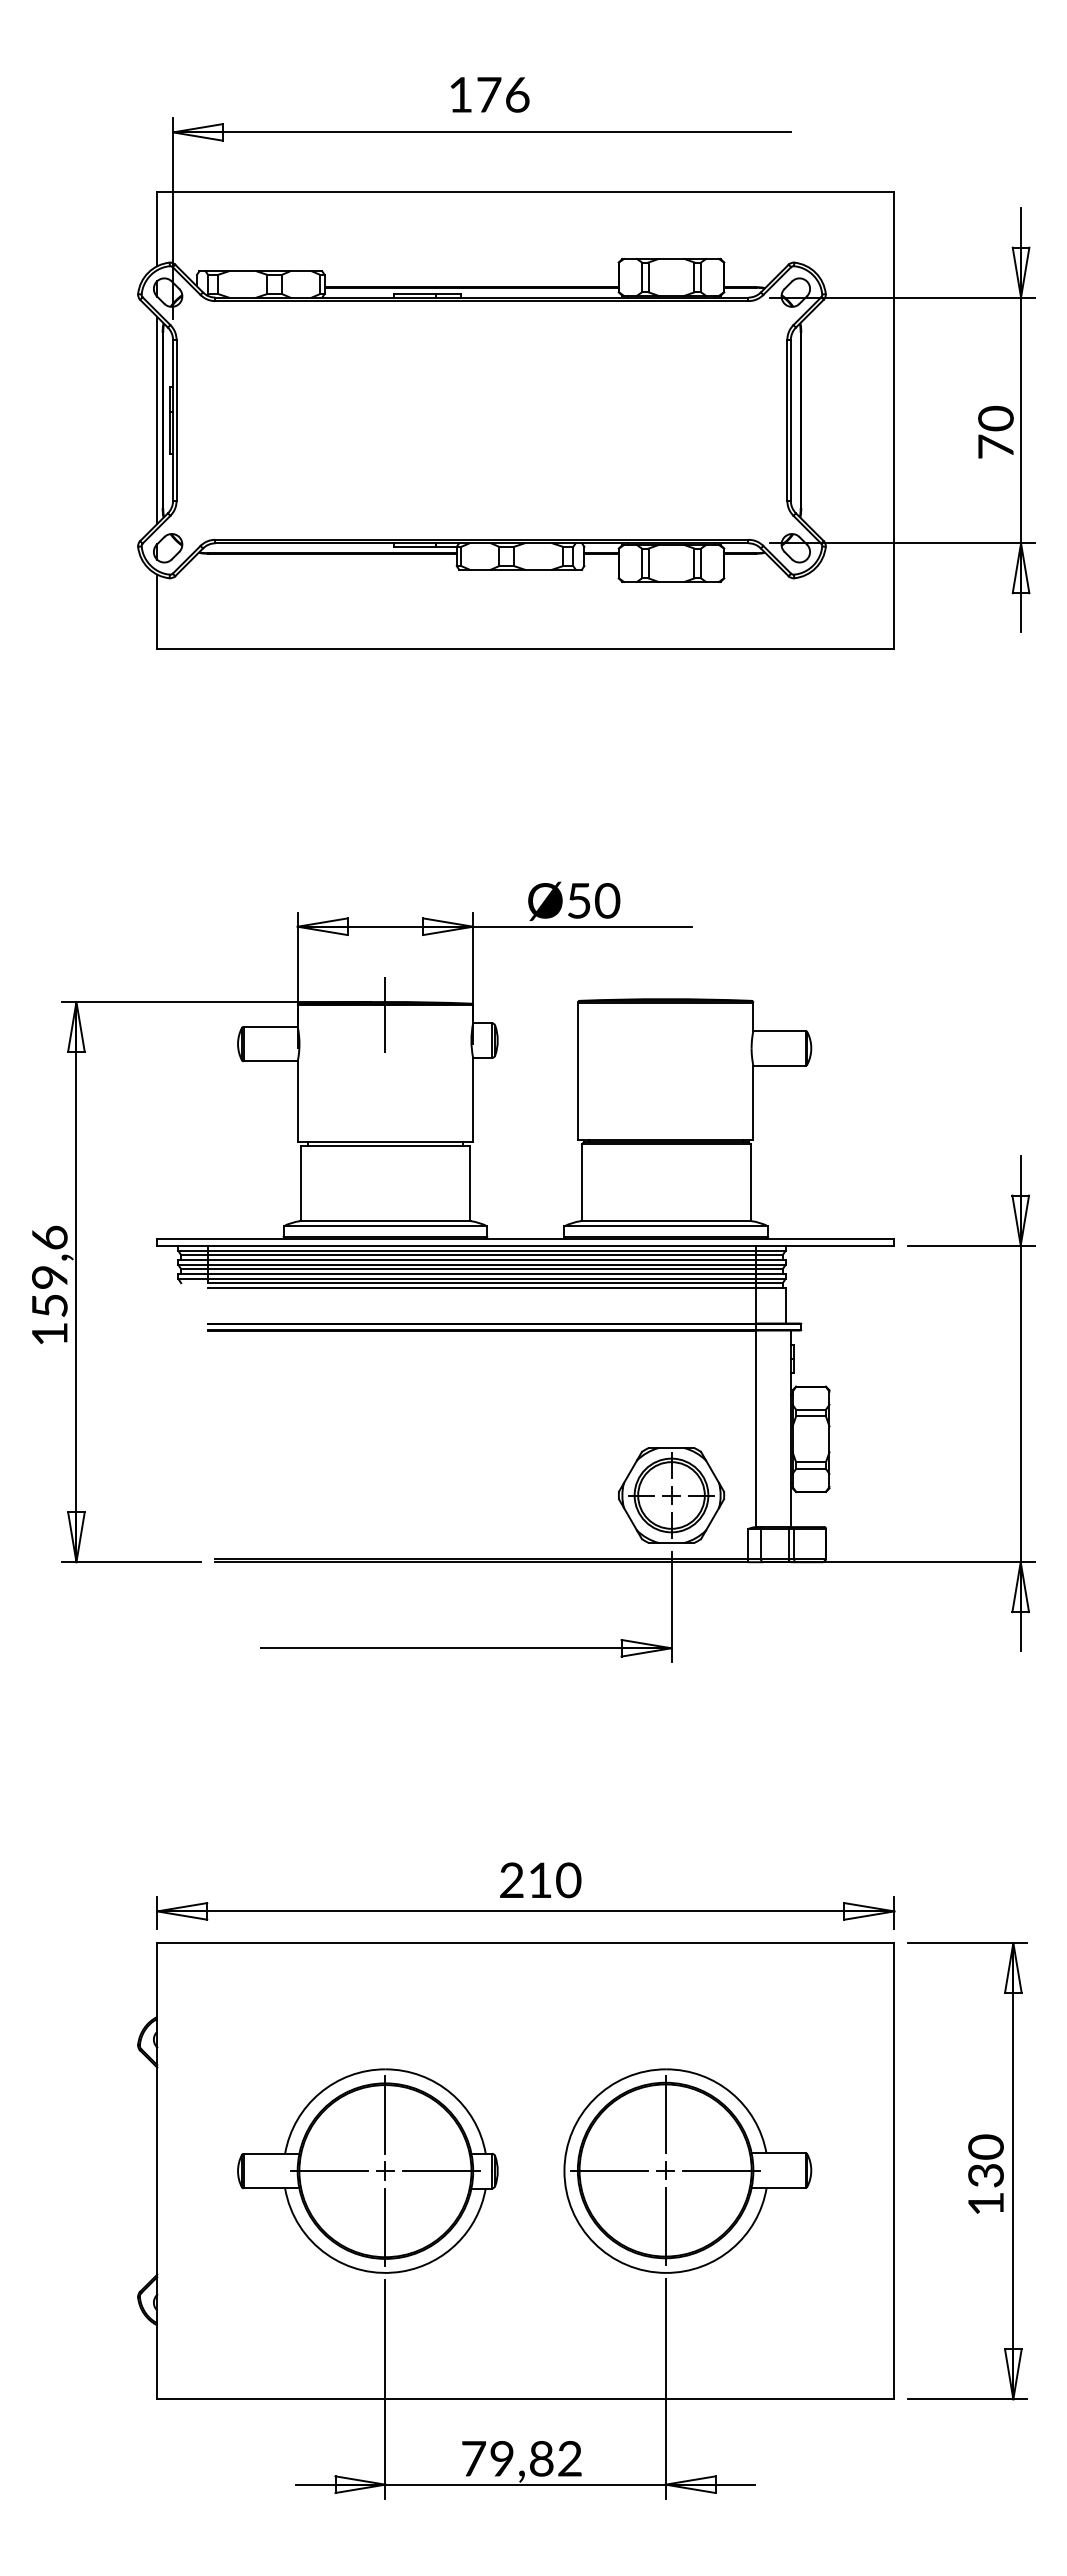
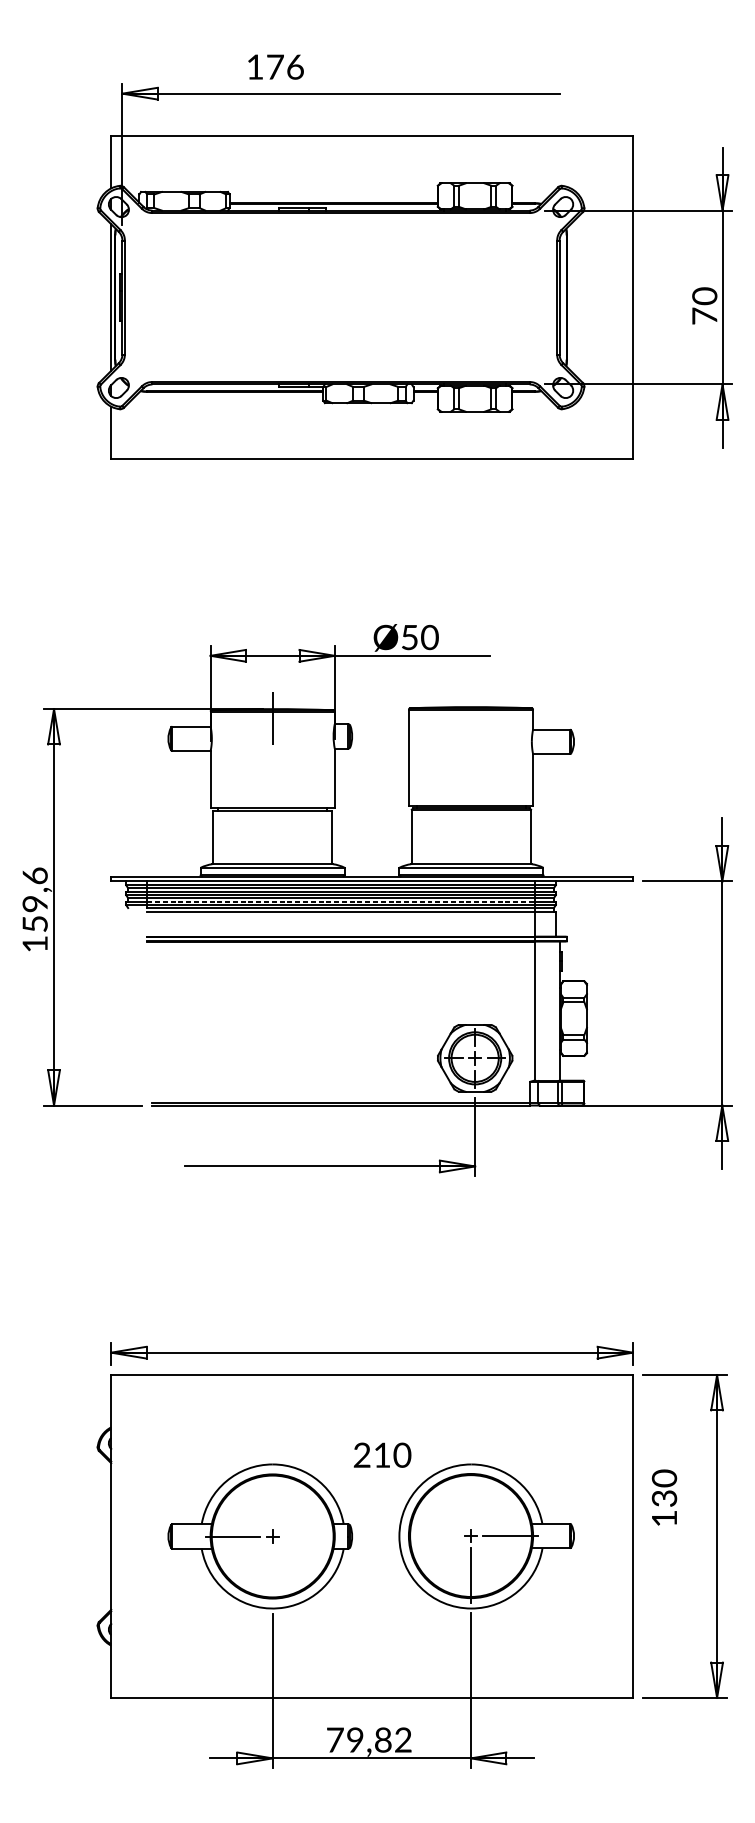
text: (489, 94) -> (275, 66), moved
line: (481, 1274) -> (340, 901), solid -> dashed
text: (540, 1880) -> (382, 1455), moved
line: (665, 2113) -> (470, 1495), removed
line: (385, 2114) -> (272, 1496), removed
line: (609, 2170) -> (431, 1536), removed
line: (441, 2171) -> (312, 1536), removed
text: (985, 2173) -> (664, 1497), moved
line: (385, 2226) -> (272, 1575), removed

